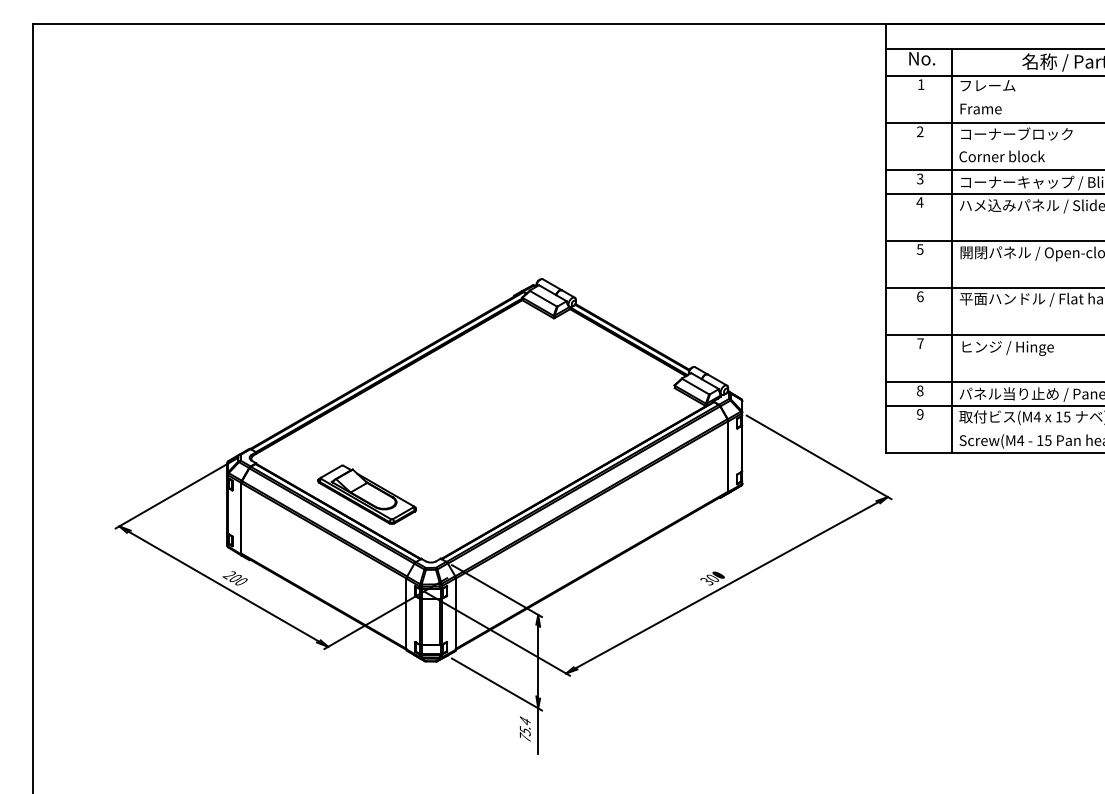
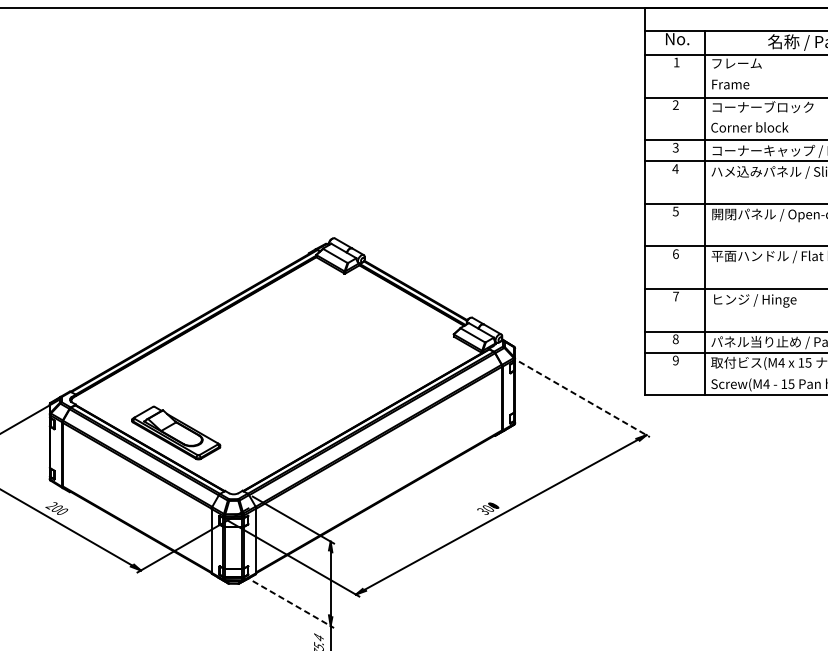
line: (819, 457) -> (584, 399), solid -> dashed
line: (496, 684) -> (292, 604), solid -> dashed

